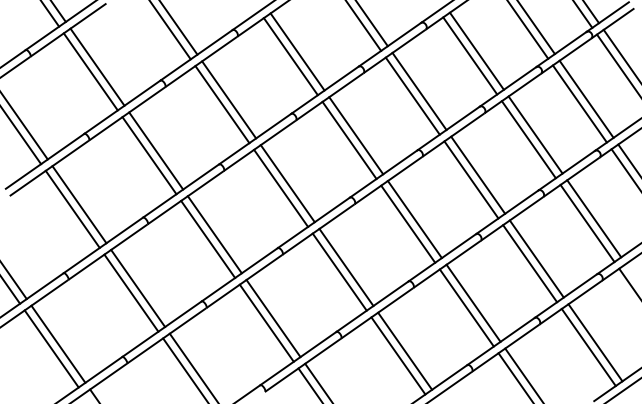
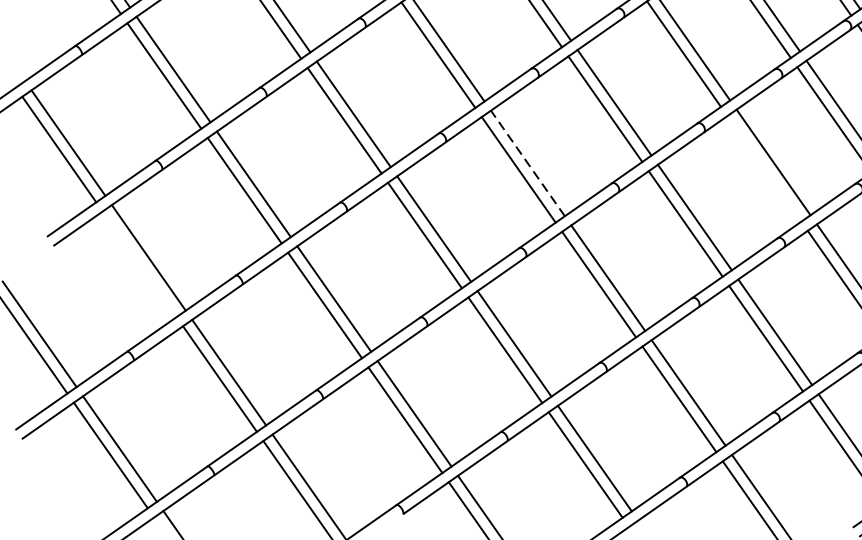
line: (355, 135) -> (526, 163), solid -> dashed
line: (528, 139) -> (763, 168), removed
line: (72, 208) -> (139, 263), removed

